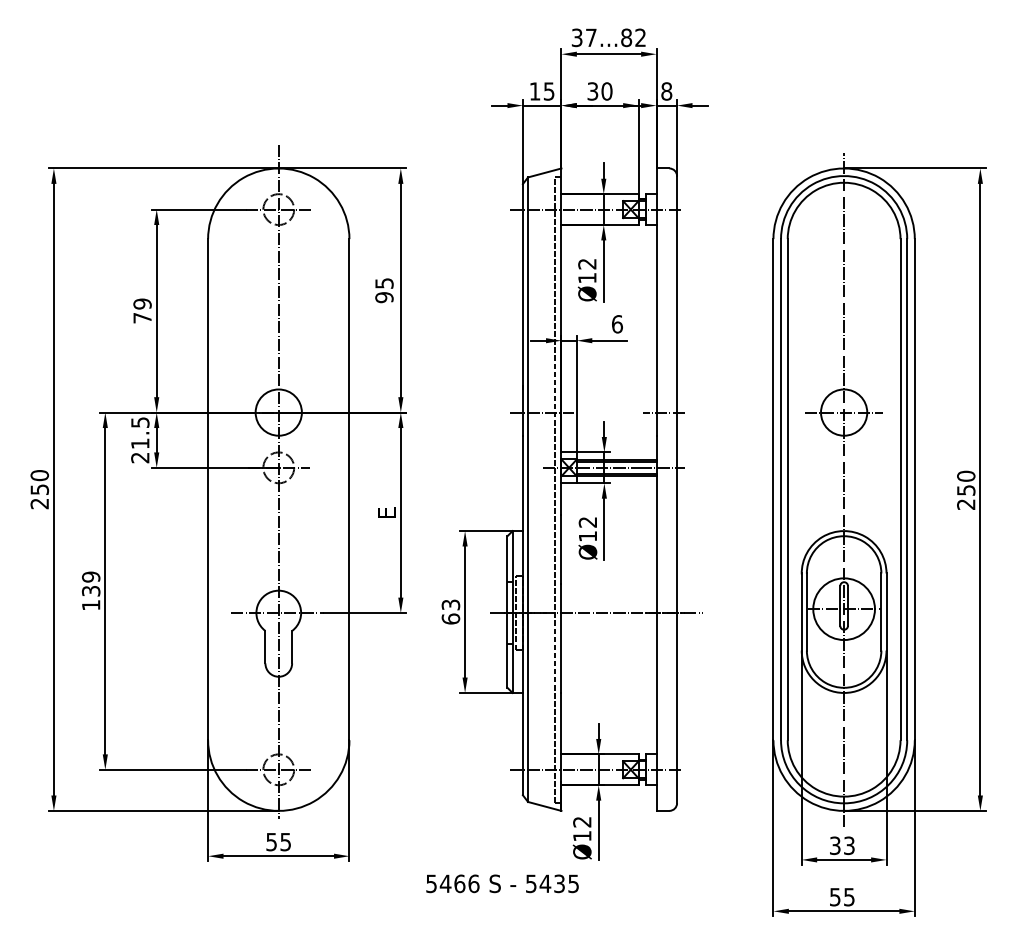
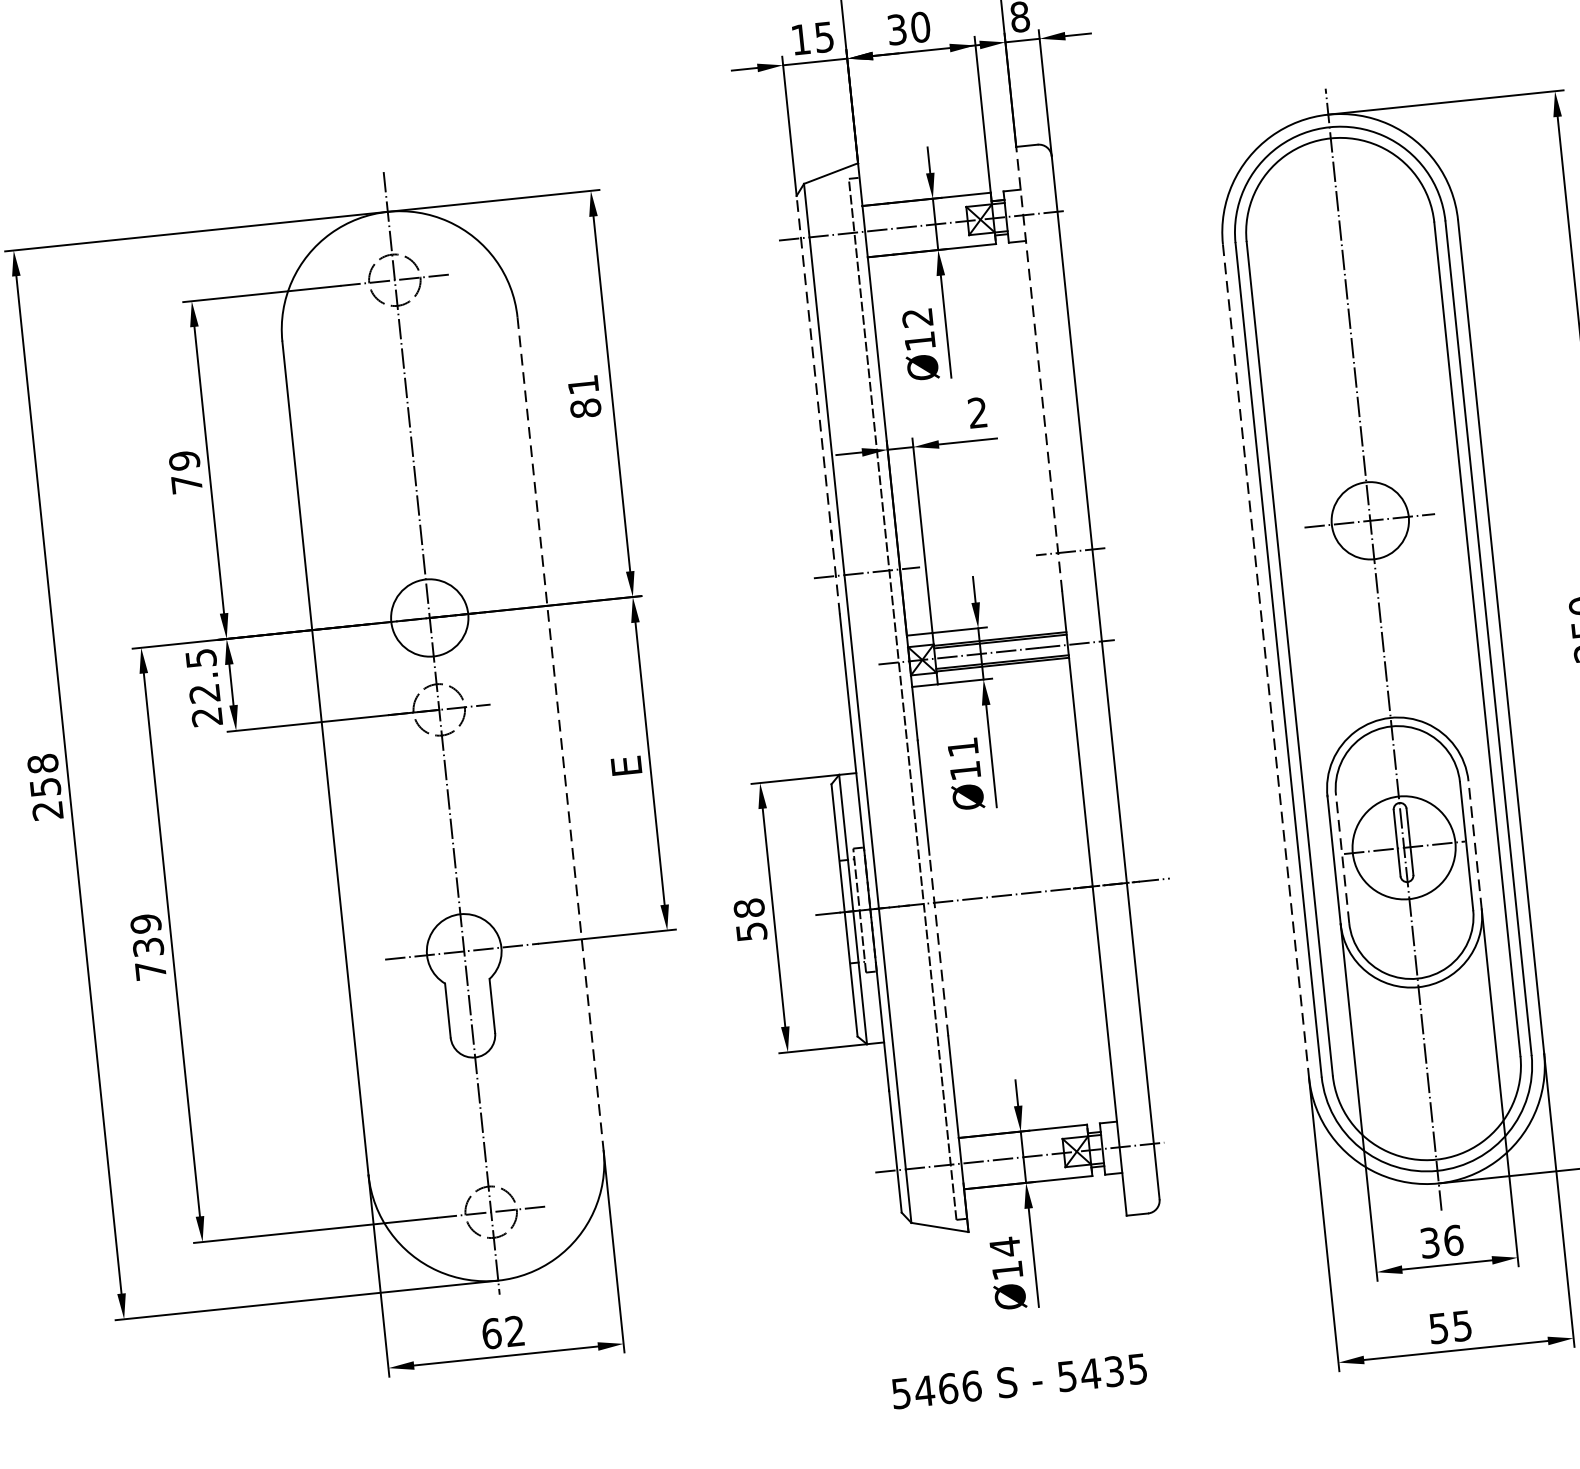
text: (384, 290) -> (584, 396), 95 -> 81
line: (656, 302) -> (1039, 369), solid -> dashed
line: (522, 309) -> (817, 404), solid -> dashed
text: (617, 324) -> (978, 413), 6 -> 2
text: (140, 443) -> (205, 693), 21.5 -> 22.5
text: (39, 475) -> (42, 763), 250 -> 258
line: (349, 489) -> (560, 733), solid -> dashed
line: (773, 489) -> (1266, 660), solid -> dashed
text: (587, 522) -> (962, 747), Ø12 -> Ø11
text: (91, 605) -> (151, 971), 139 -> 739
text: (450, 611) -> (749, 919), 63 -> 58
line: (806, 612) -> (1342, 859), solid -> dashed
line: (886, 612) -> (1475, 846), solid -> dashed
line: (561, 638) -> (938, 945), solid -> dashed
text: (582, 822) -> (1005, 1247), Ø12 -> Ø14
text: (278, 841) -> (503, 1331), 55 -> 62
text: (849, 845) -> (1453, 1240), 33 -> 36
text: (502, 883) -> (1019, 1380), moved

